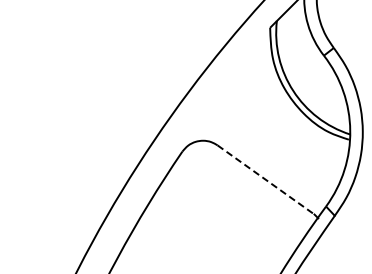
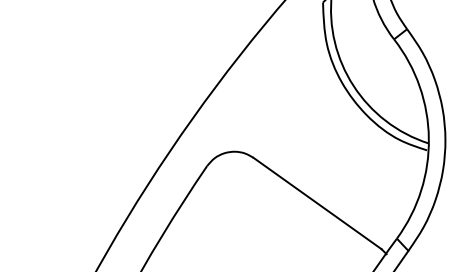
line: (266, 179) -> (318, 202), dashed -> solid

